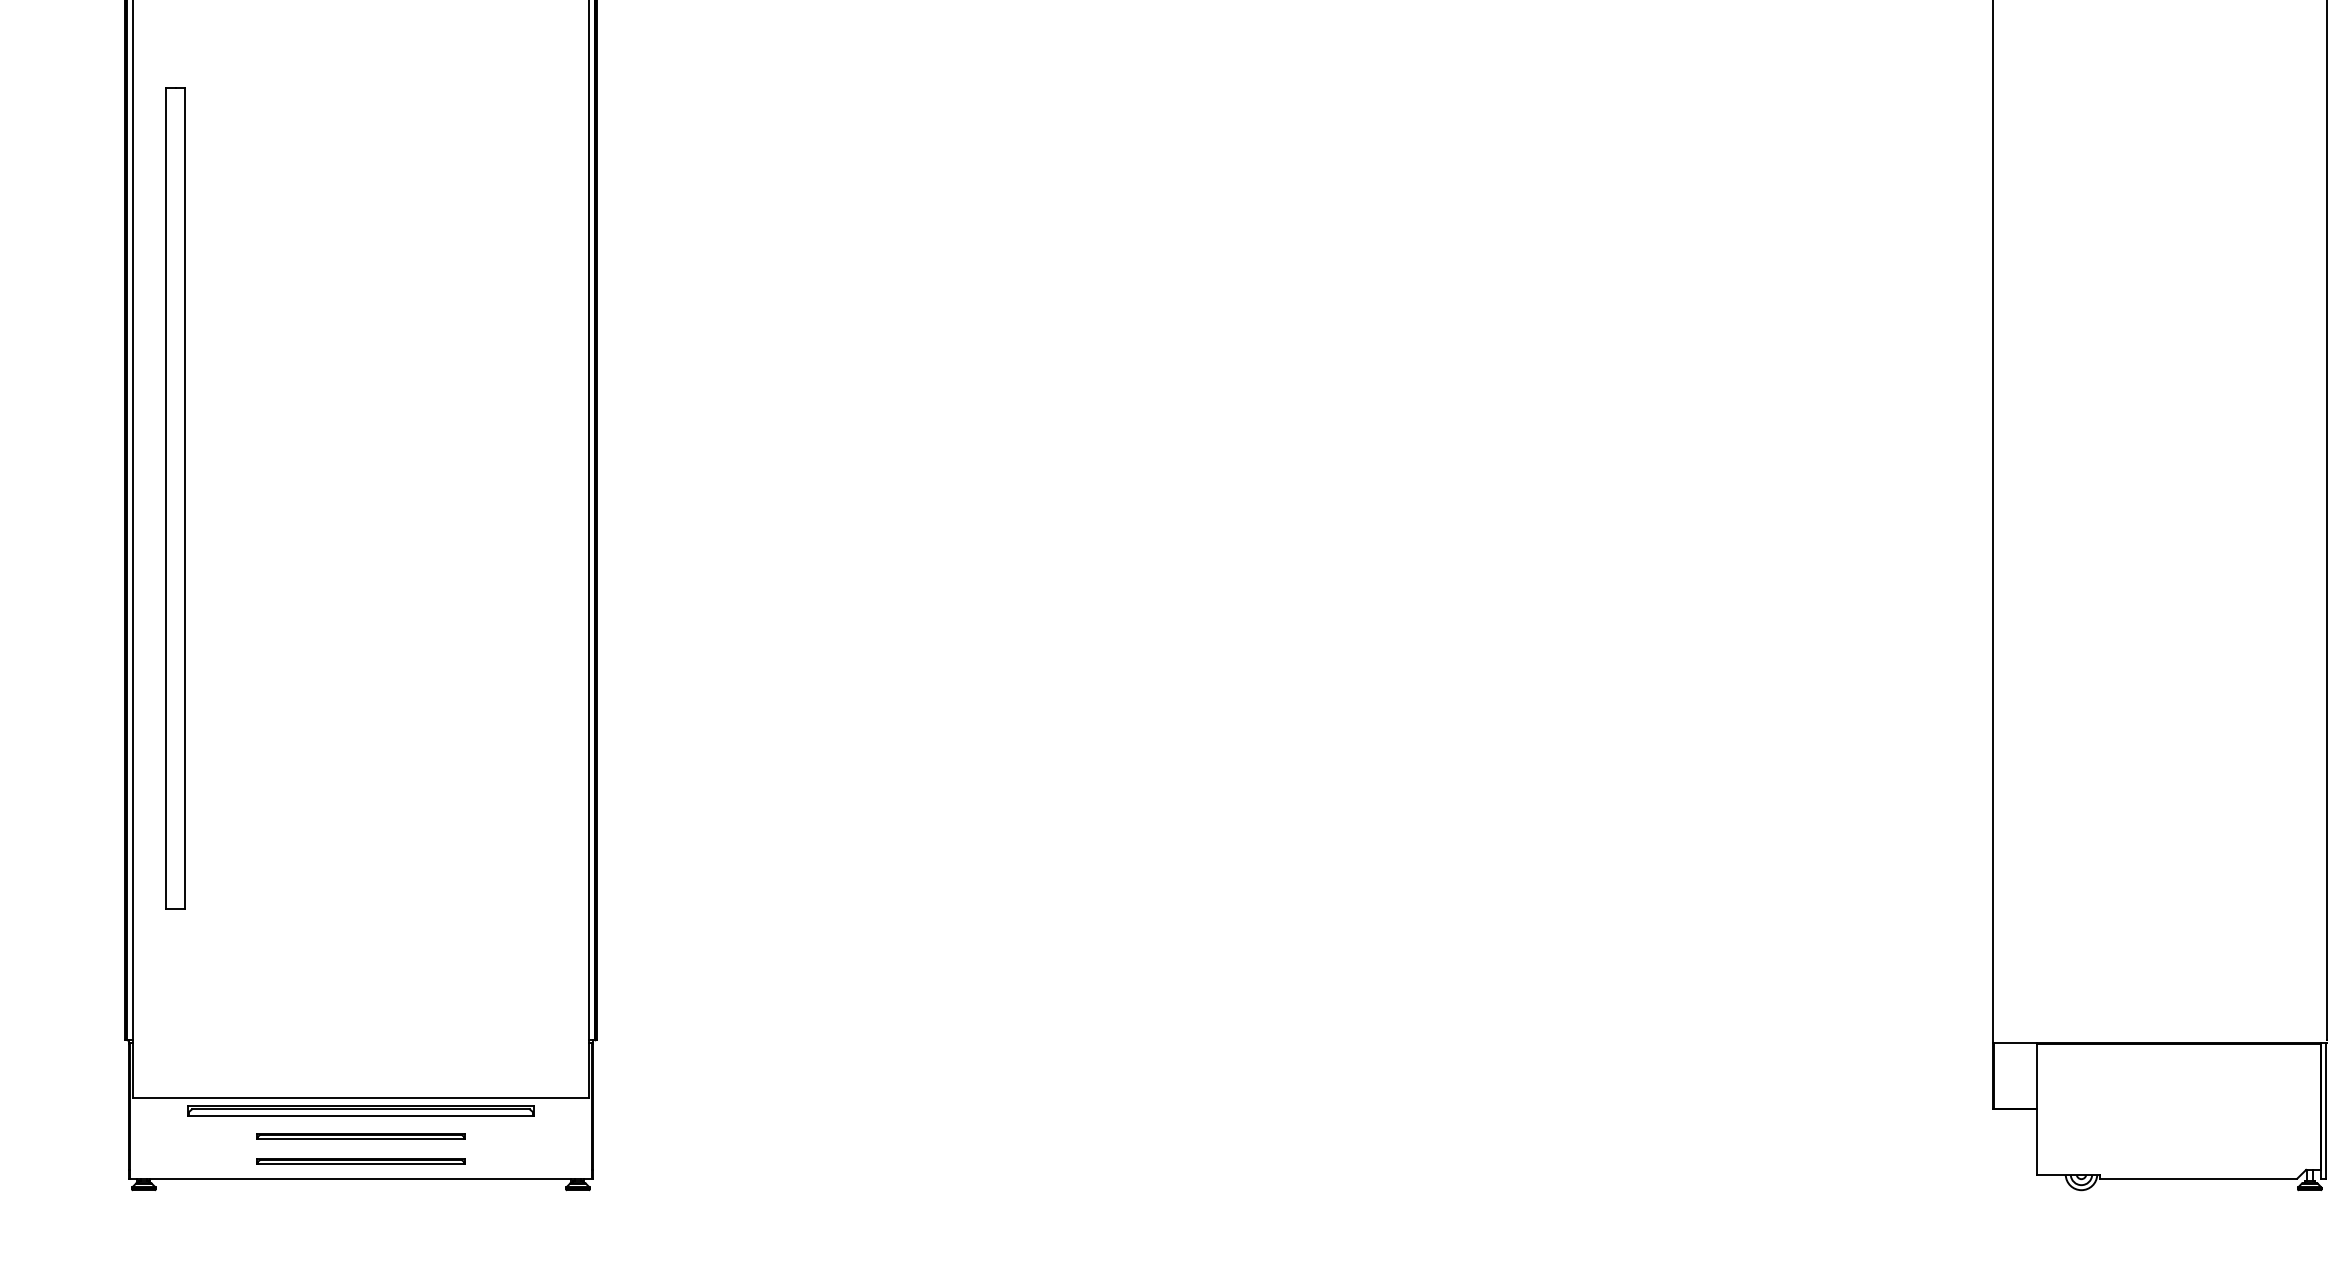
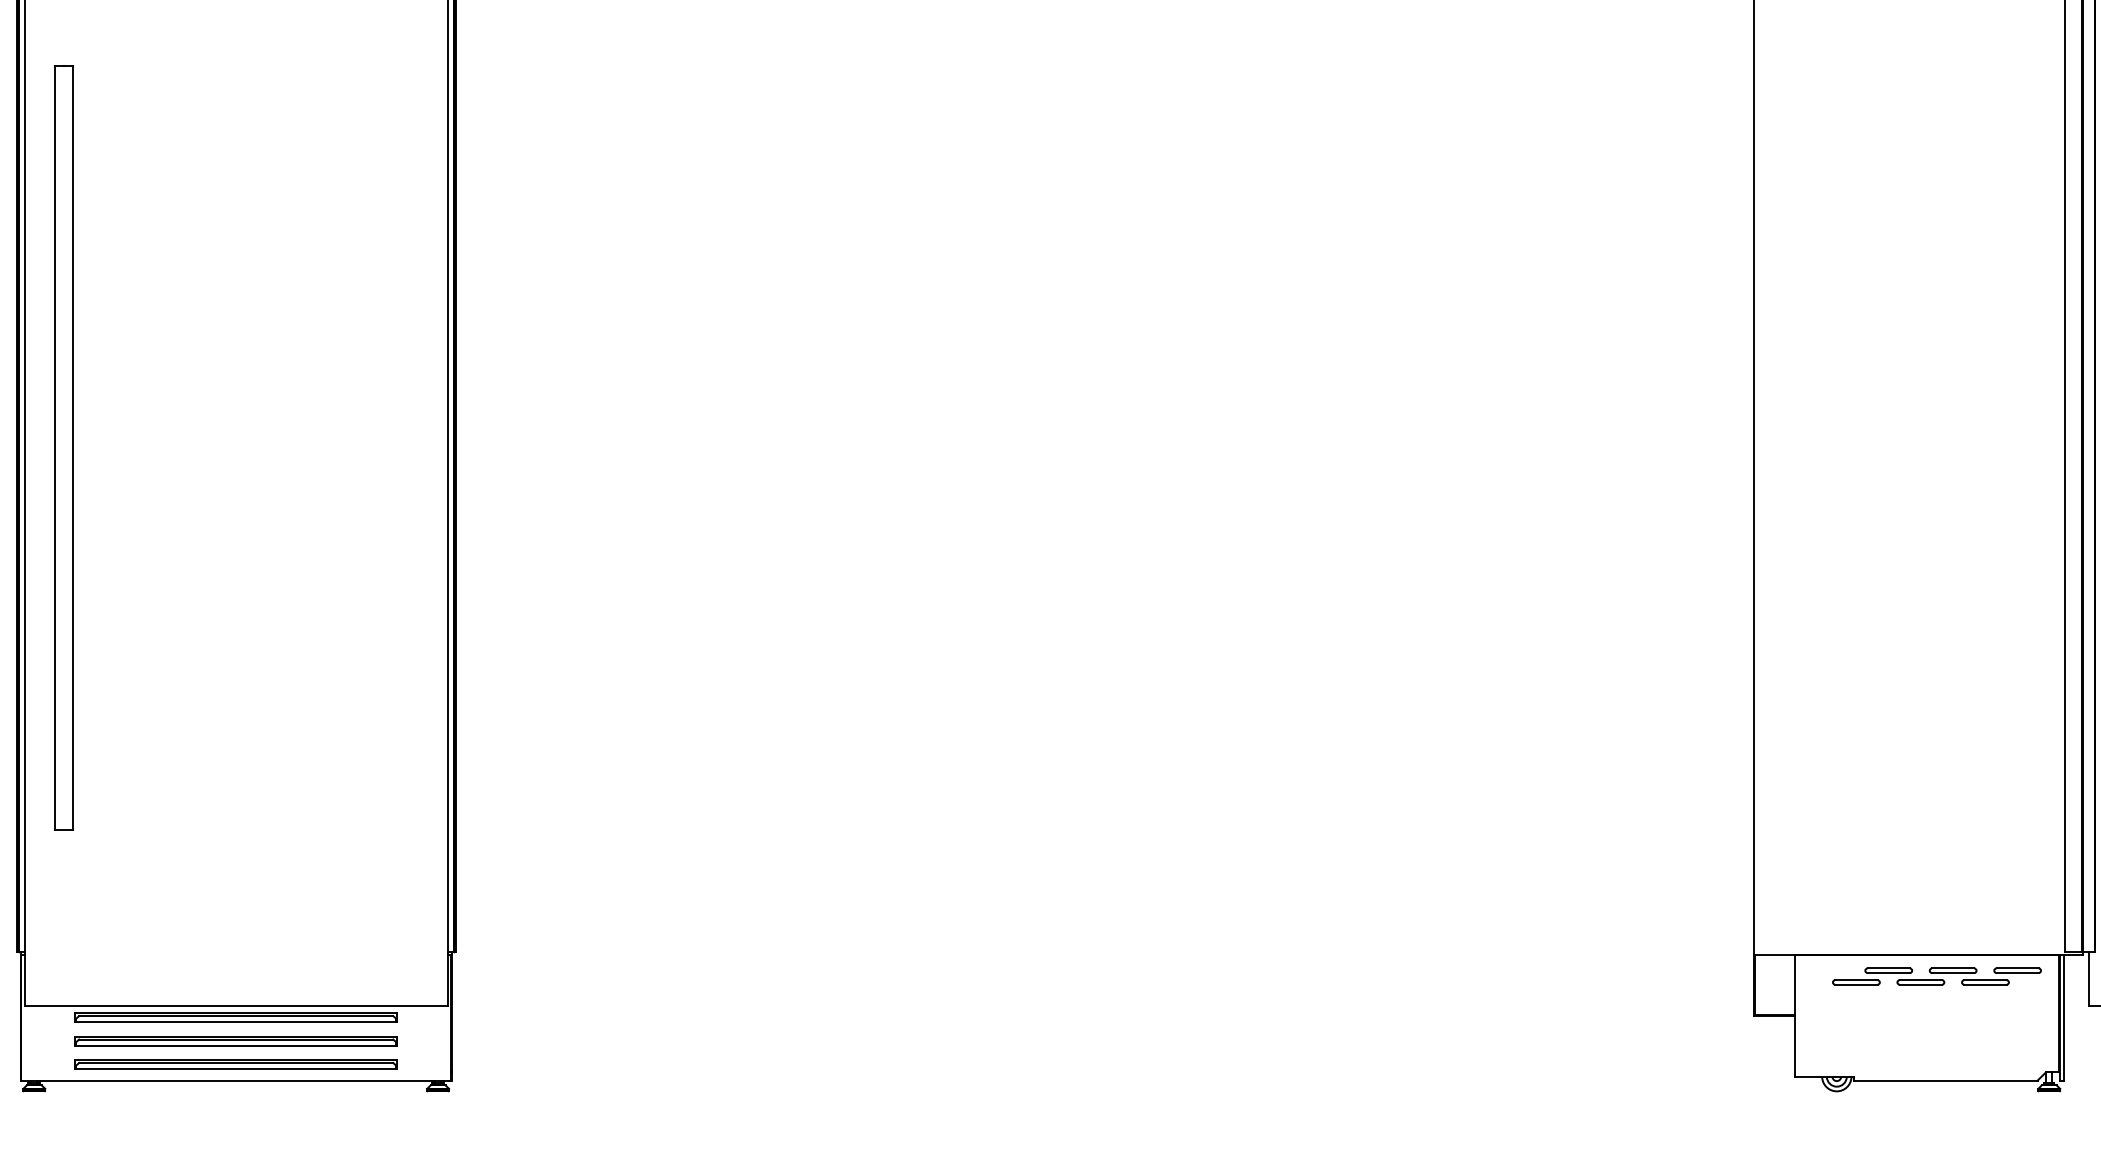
part: (2188, 1066) -> (1936, 976), added
part: (360, 1136) -> (235, 1041), size x1.67
part: (360, 1161) -> (235, 1064), size x1.67

